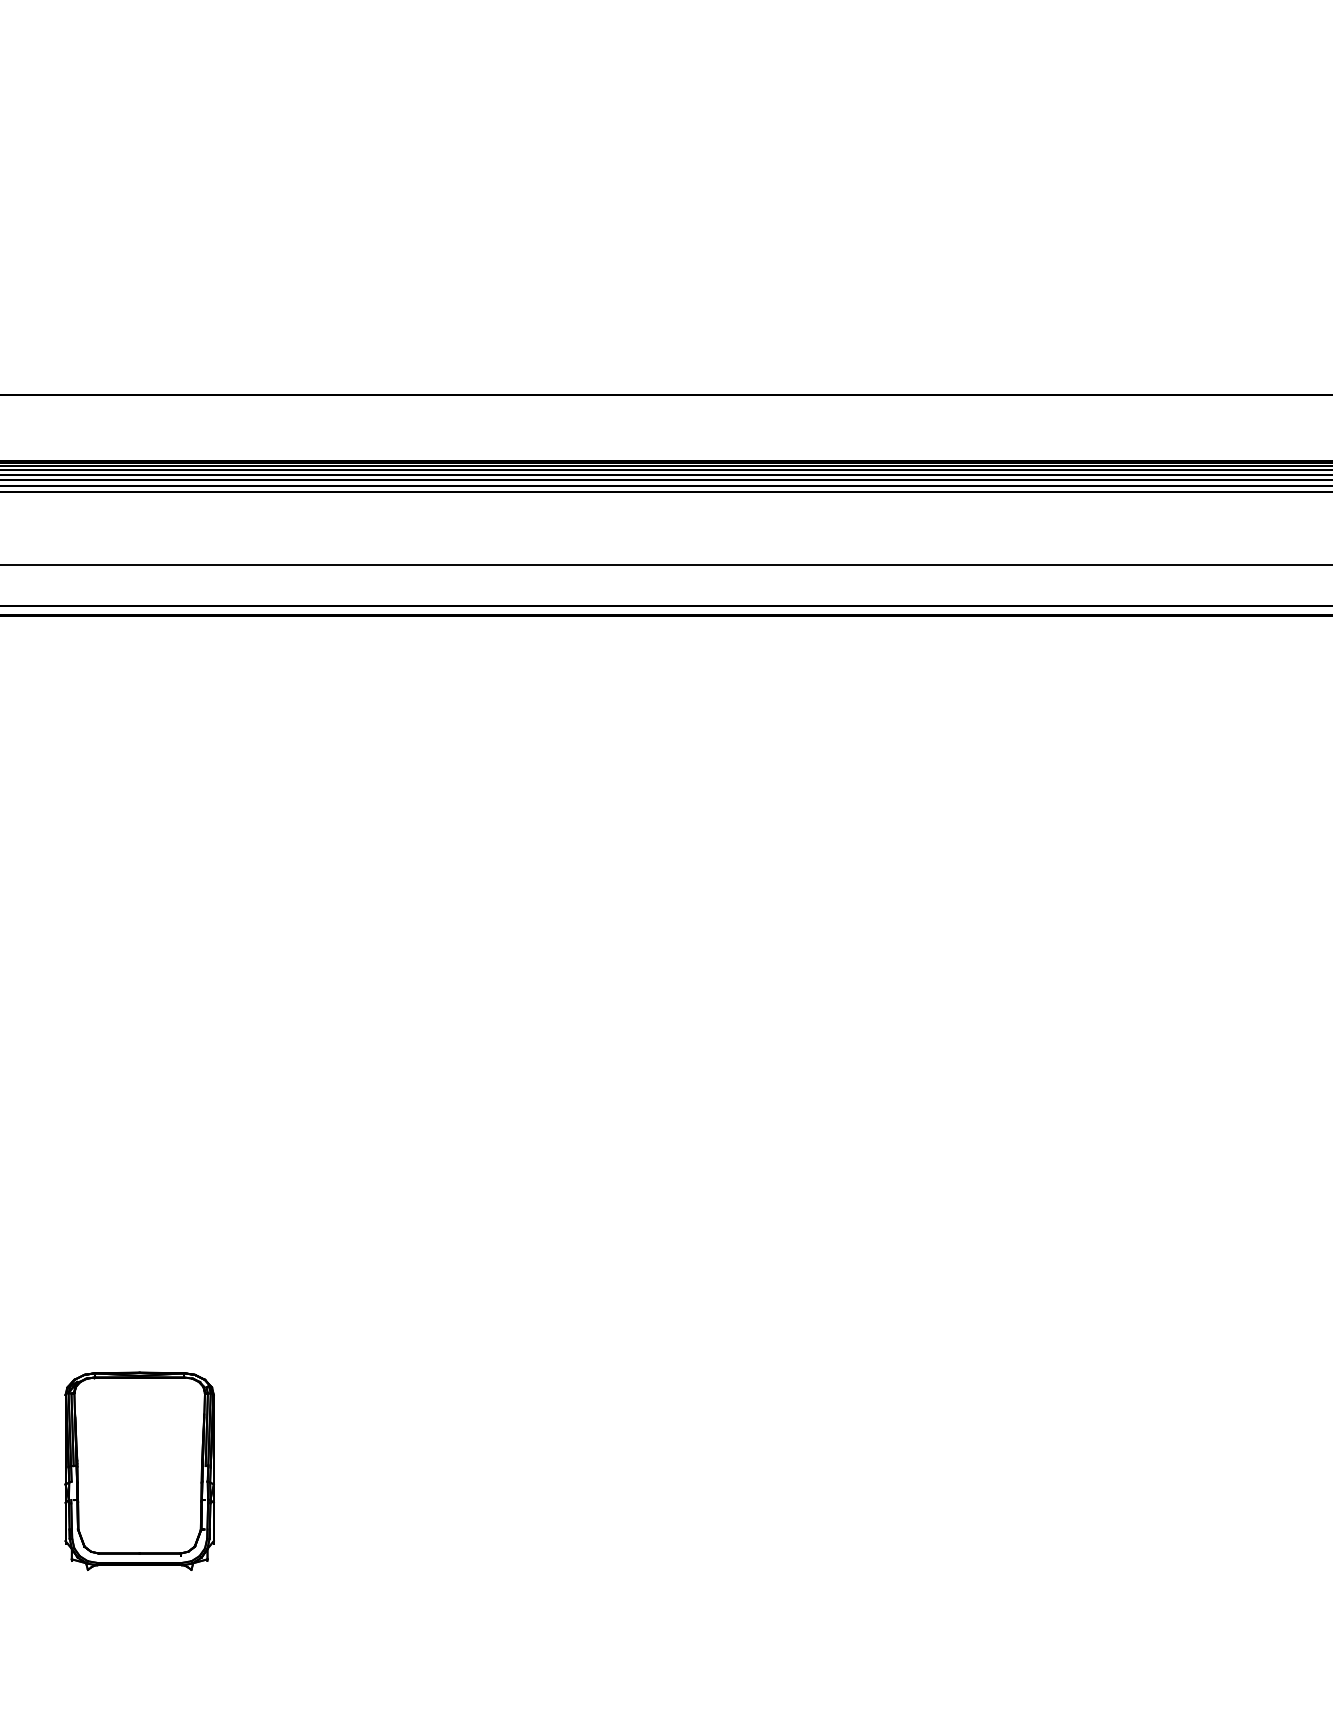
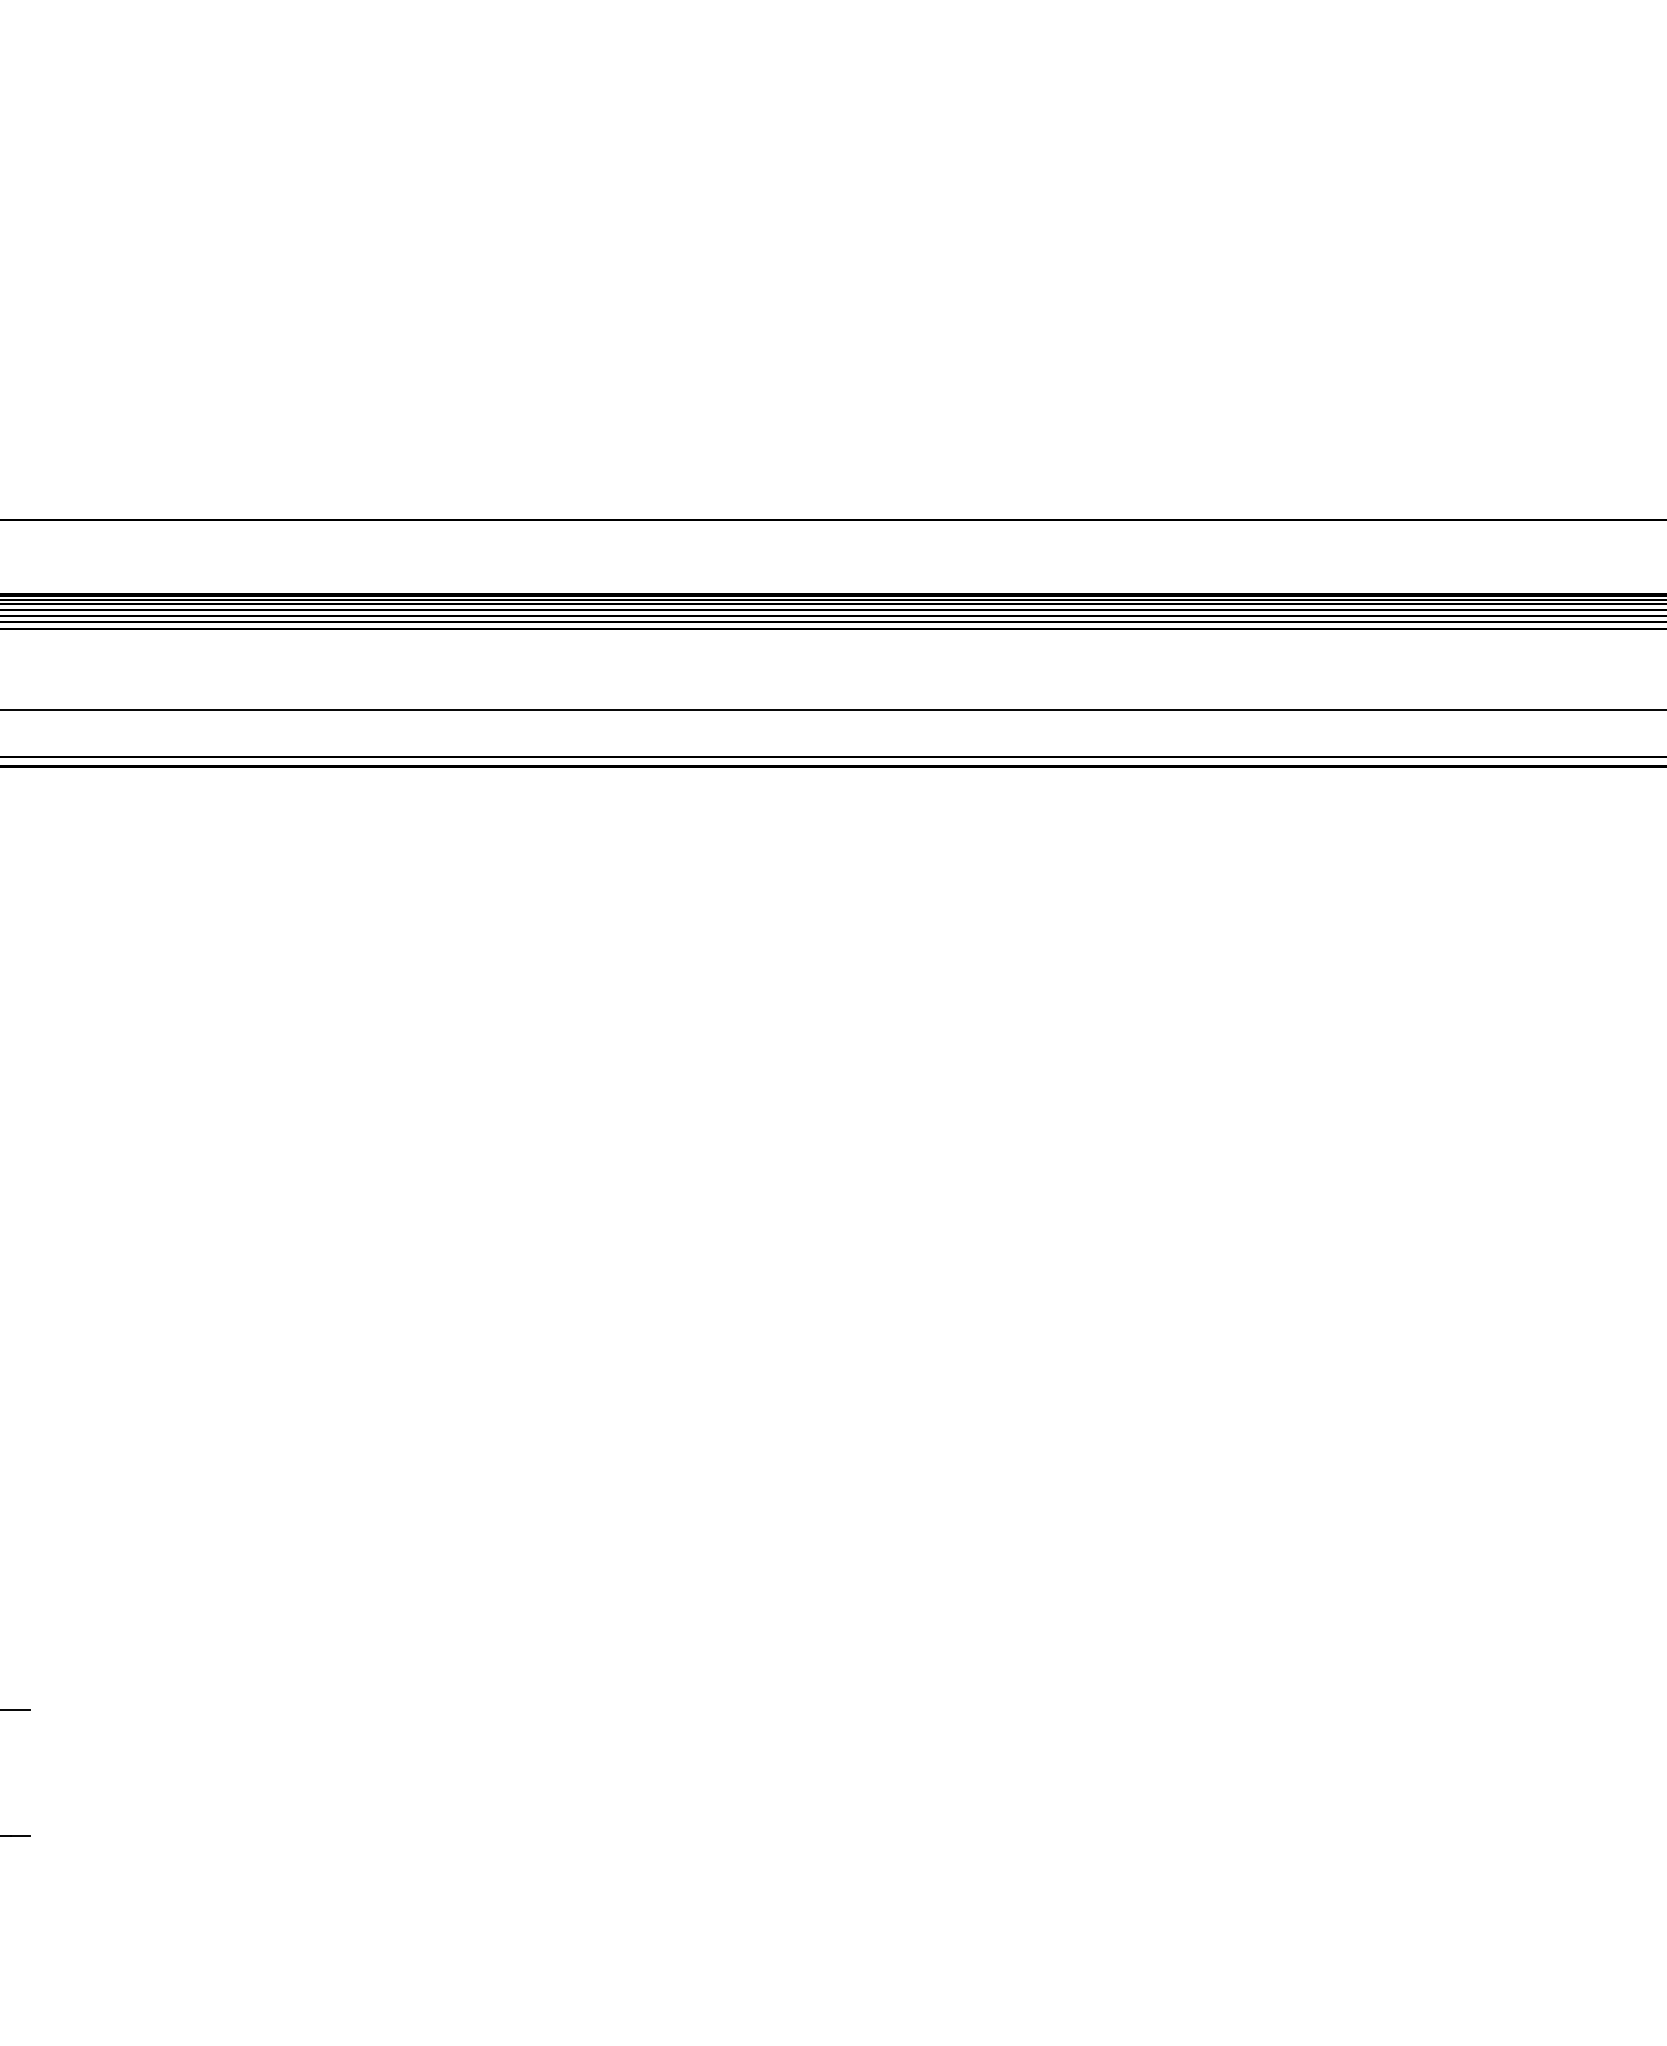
part: (139, 1470) -> (383, 1723), removed

